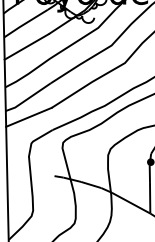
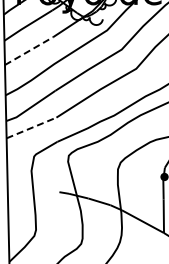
line: (27, 47) -> (29, 51), solid -> dashed
line: (28, 116) -> (31, 127), solid -> dashed

